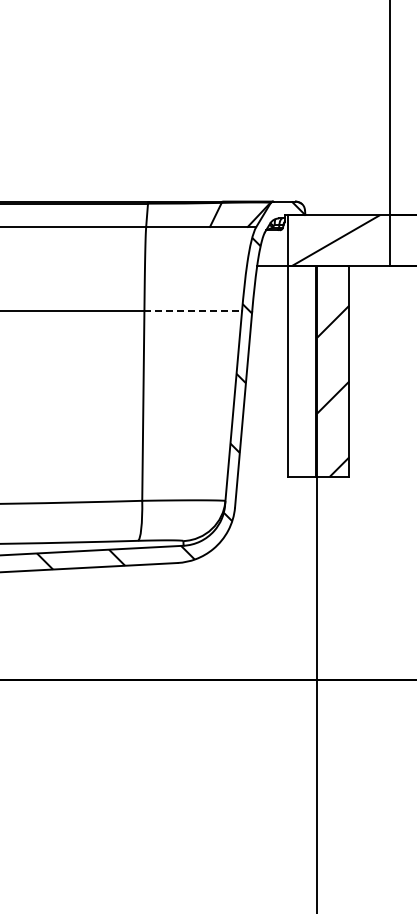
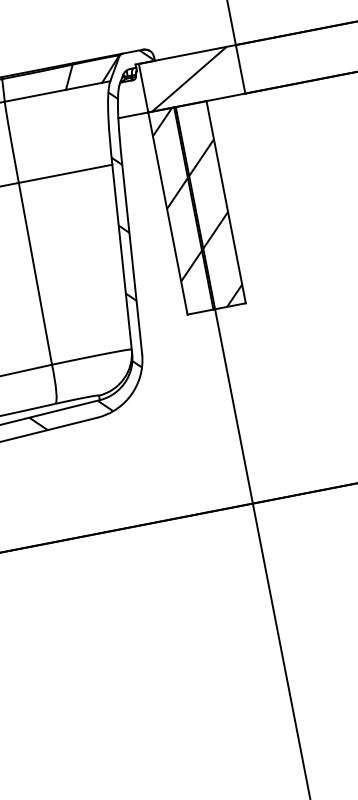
line: (193, 311) -> (65, 173), dashed -> solid
hatch: (301, 353) -> (177, 194), added

